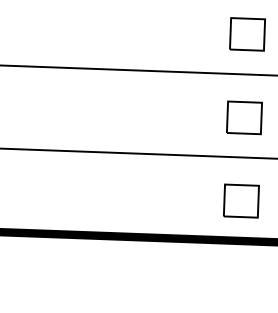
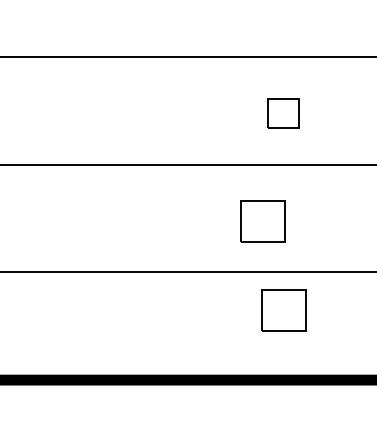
part: (247, 34) -> (283, 113), size x0.7
part: (244, 118) -> (262, 221), moved
part: (241, 200) -> (283, 310), moved

